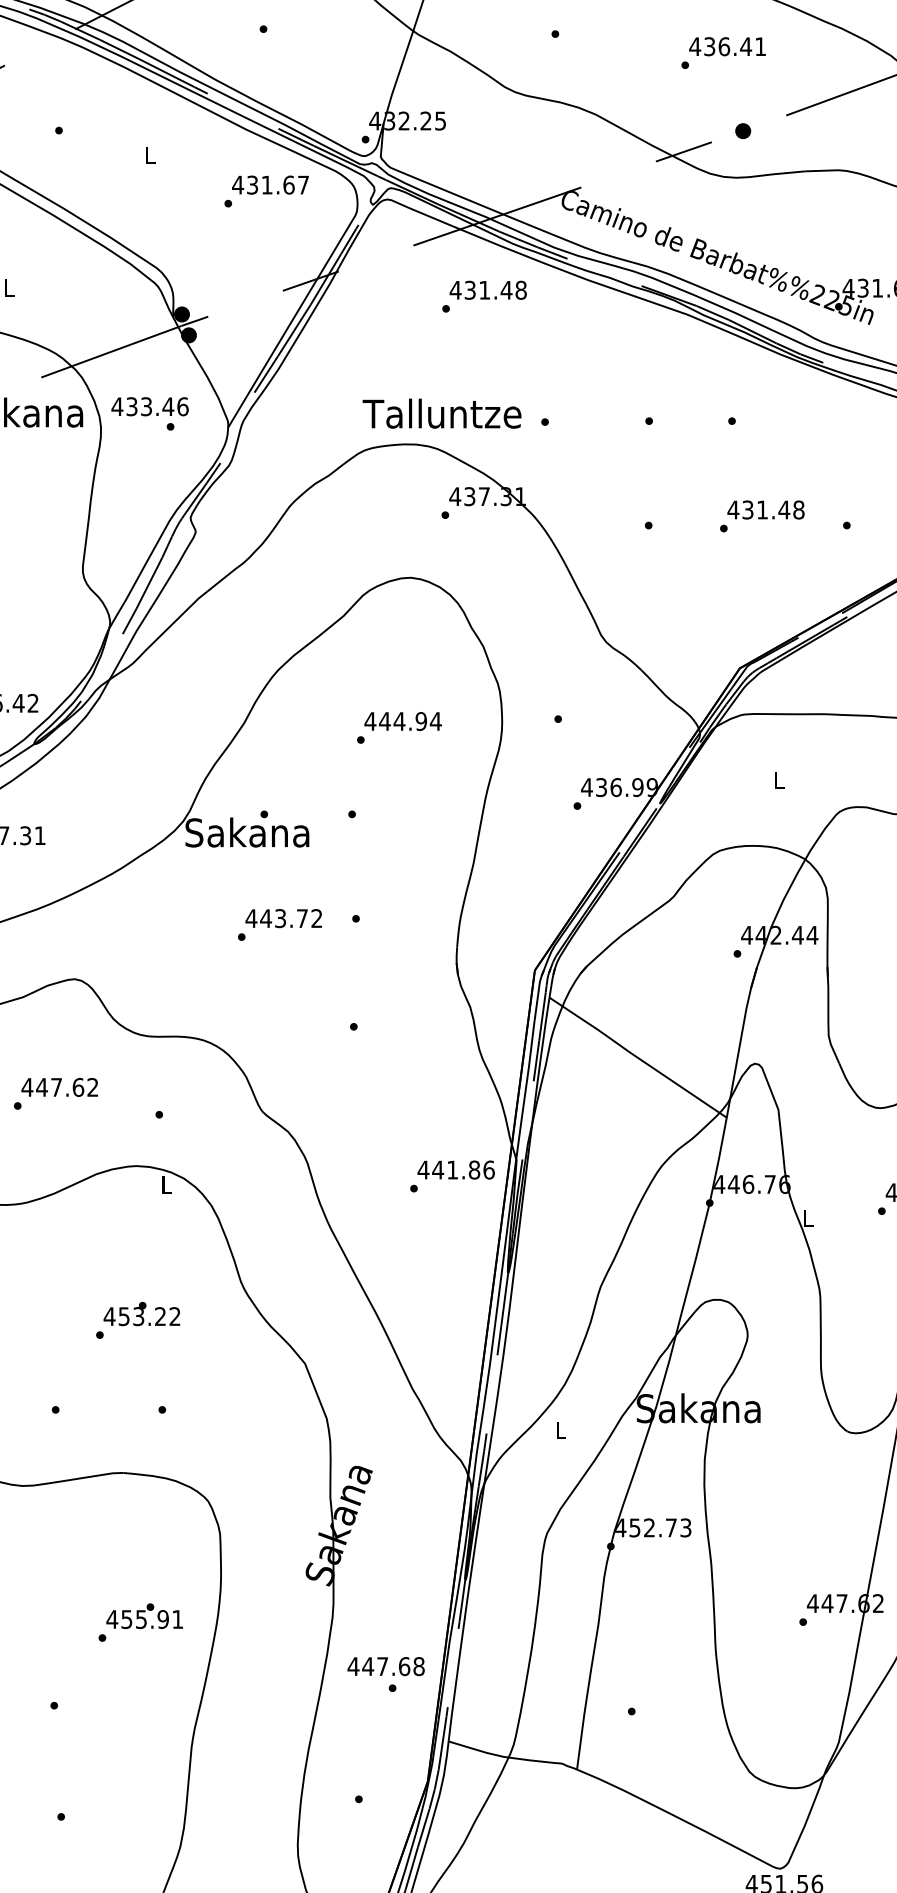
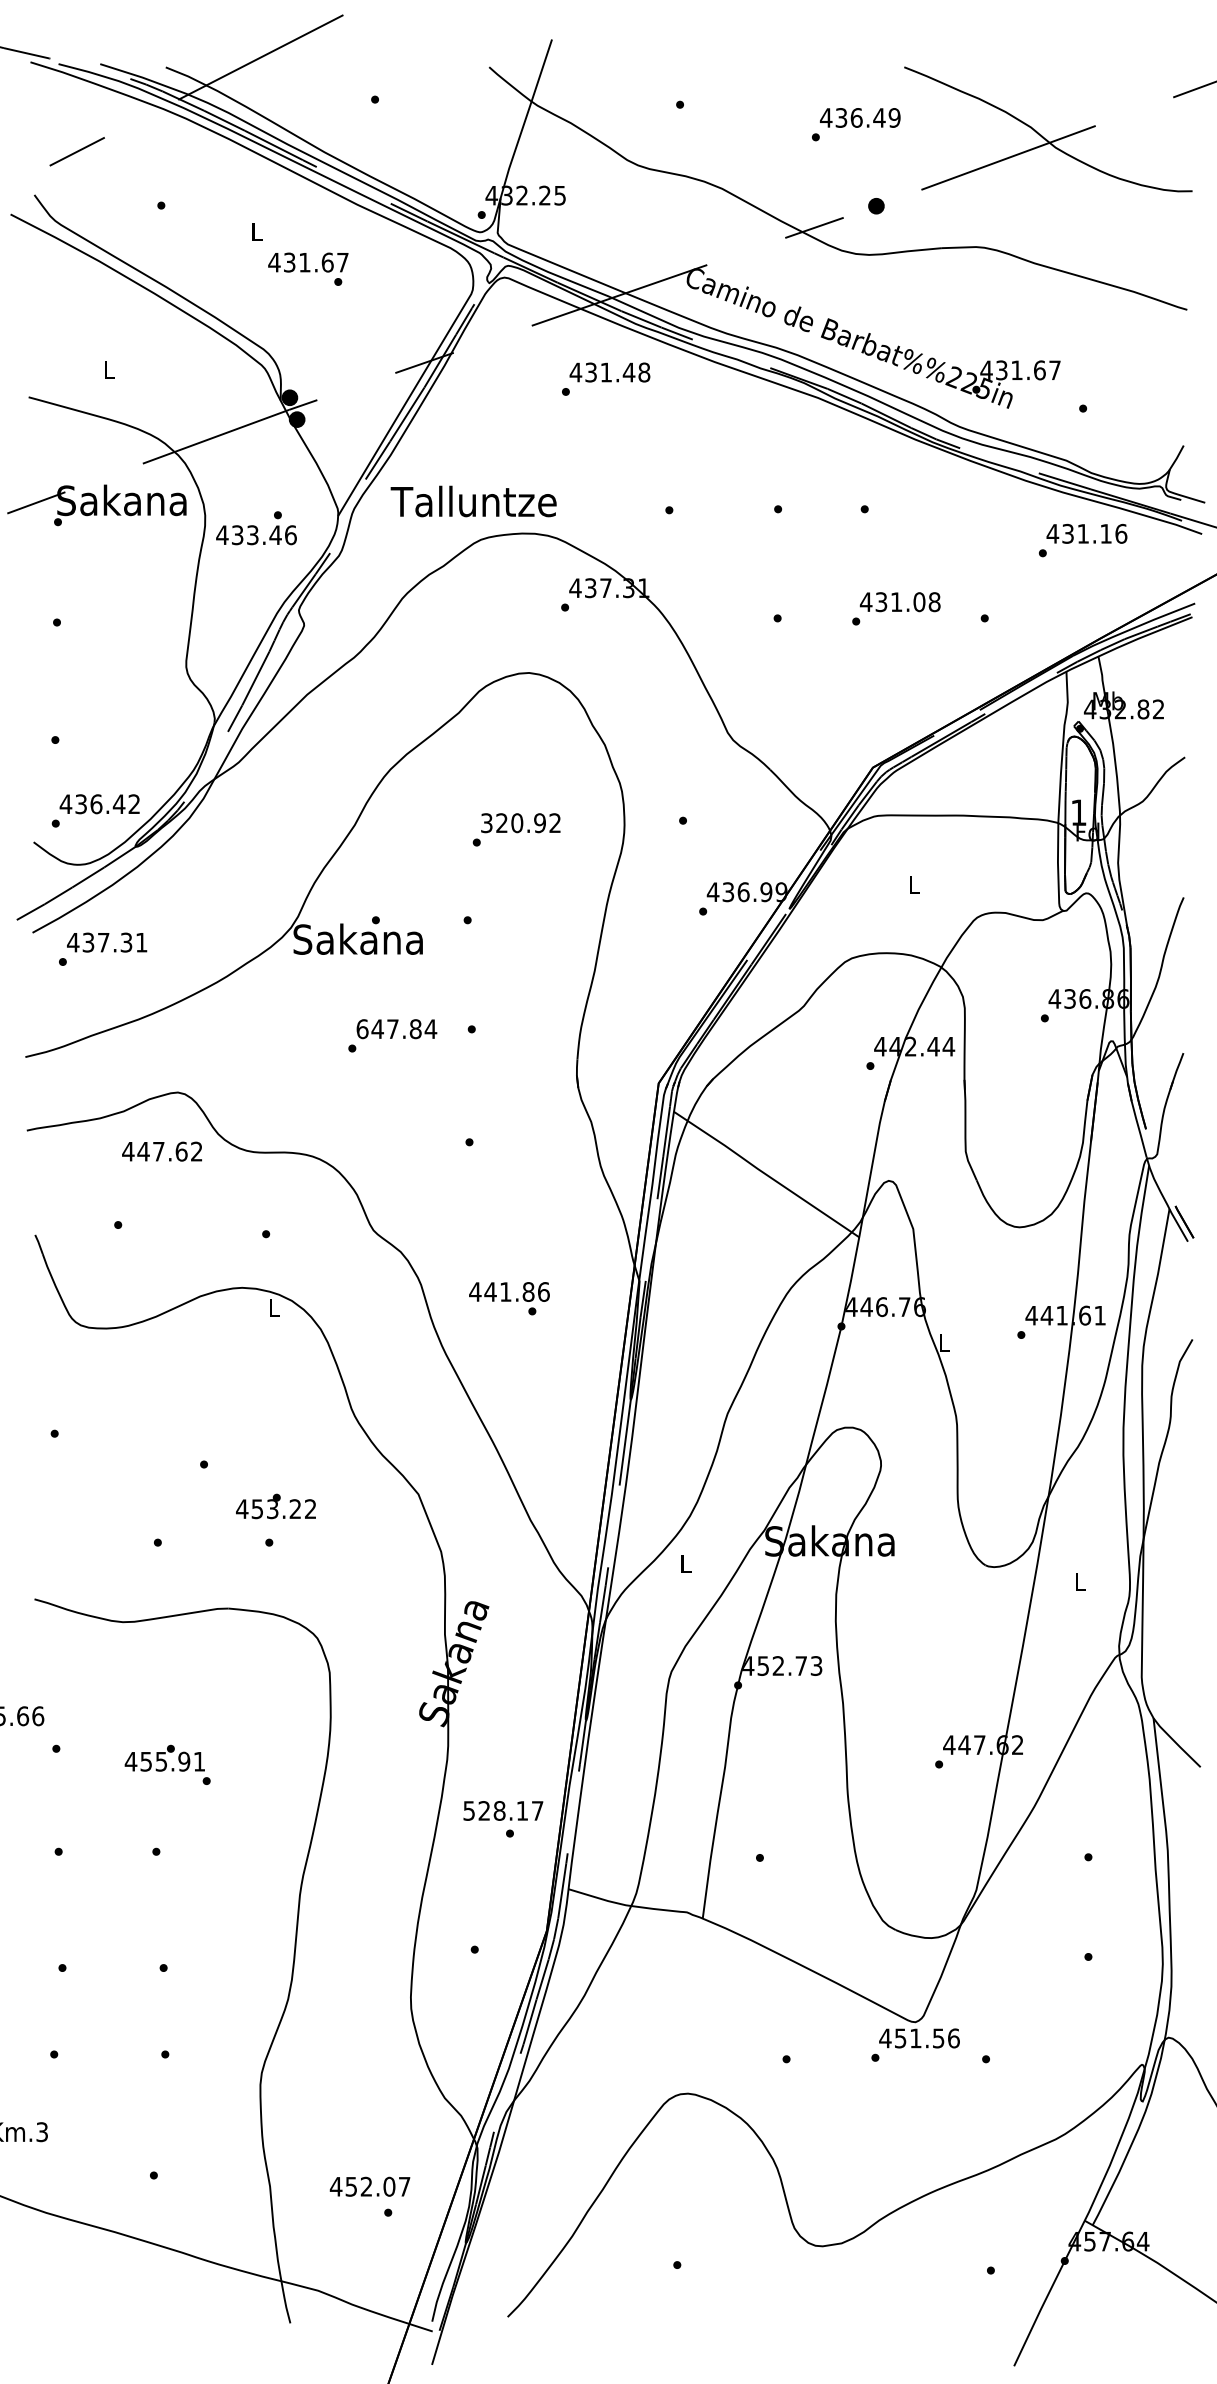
text: (760, 46) -> (894, 117), 436.41 -> 436.49
text: (270, 185) -> (308, 262), moved
text: (150, 407) -> (256, 535), moved
text: (441, 413) -> (473, 501), moved
text: (784, 510) -> (919, 602), 431.48 -> 431.08
text: (402, 721) -> (520, 823), 444.94 -> 320.92
text: (284, 918) -> (396, 1029), 443.72 -> 647.84
text: (59, 1087) -> (161, 1151), moved
text: (456, 1169) -> (509, 1291), moved
text: (141, 1314) -> (275, 1506), moved
text: (144, 1615) -> (164, 1757), moved
text: (385, 1666) -> (502, 1810), 447.68 -> 528.17

